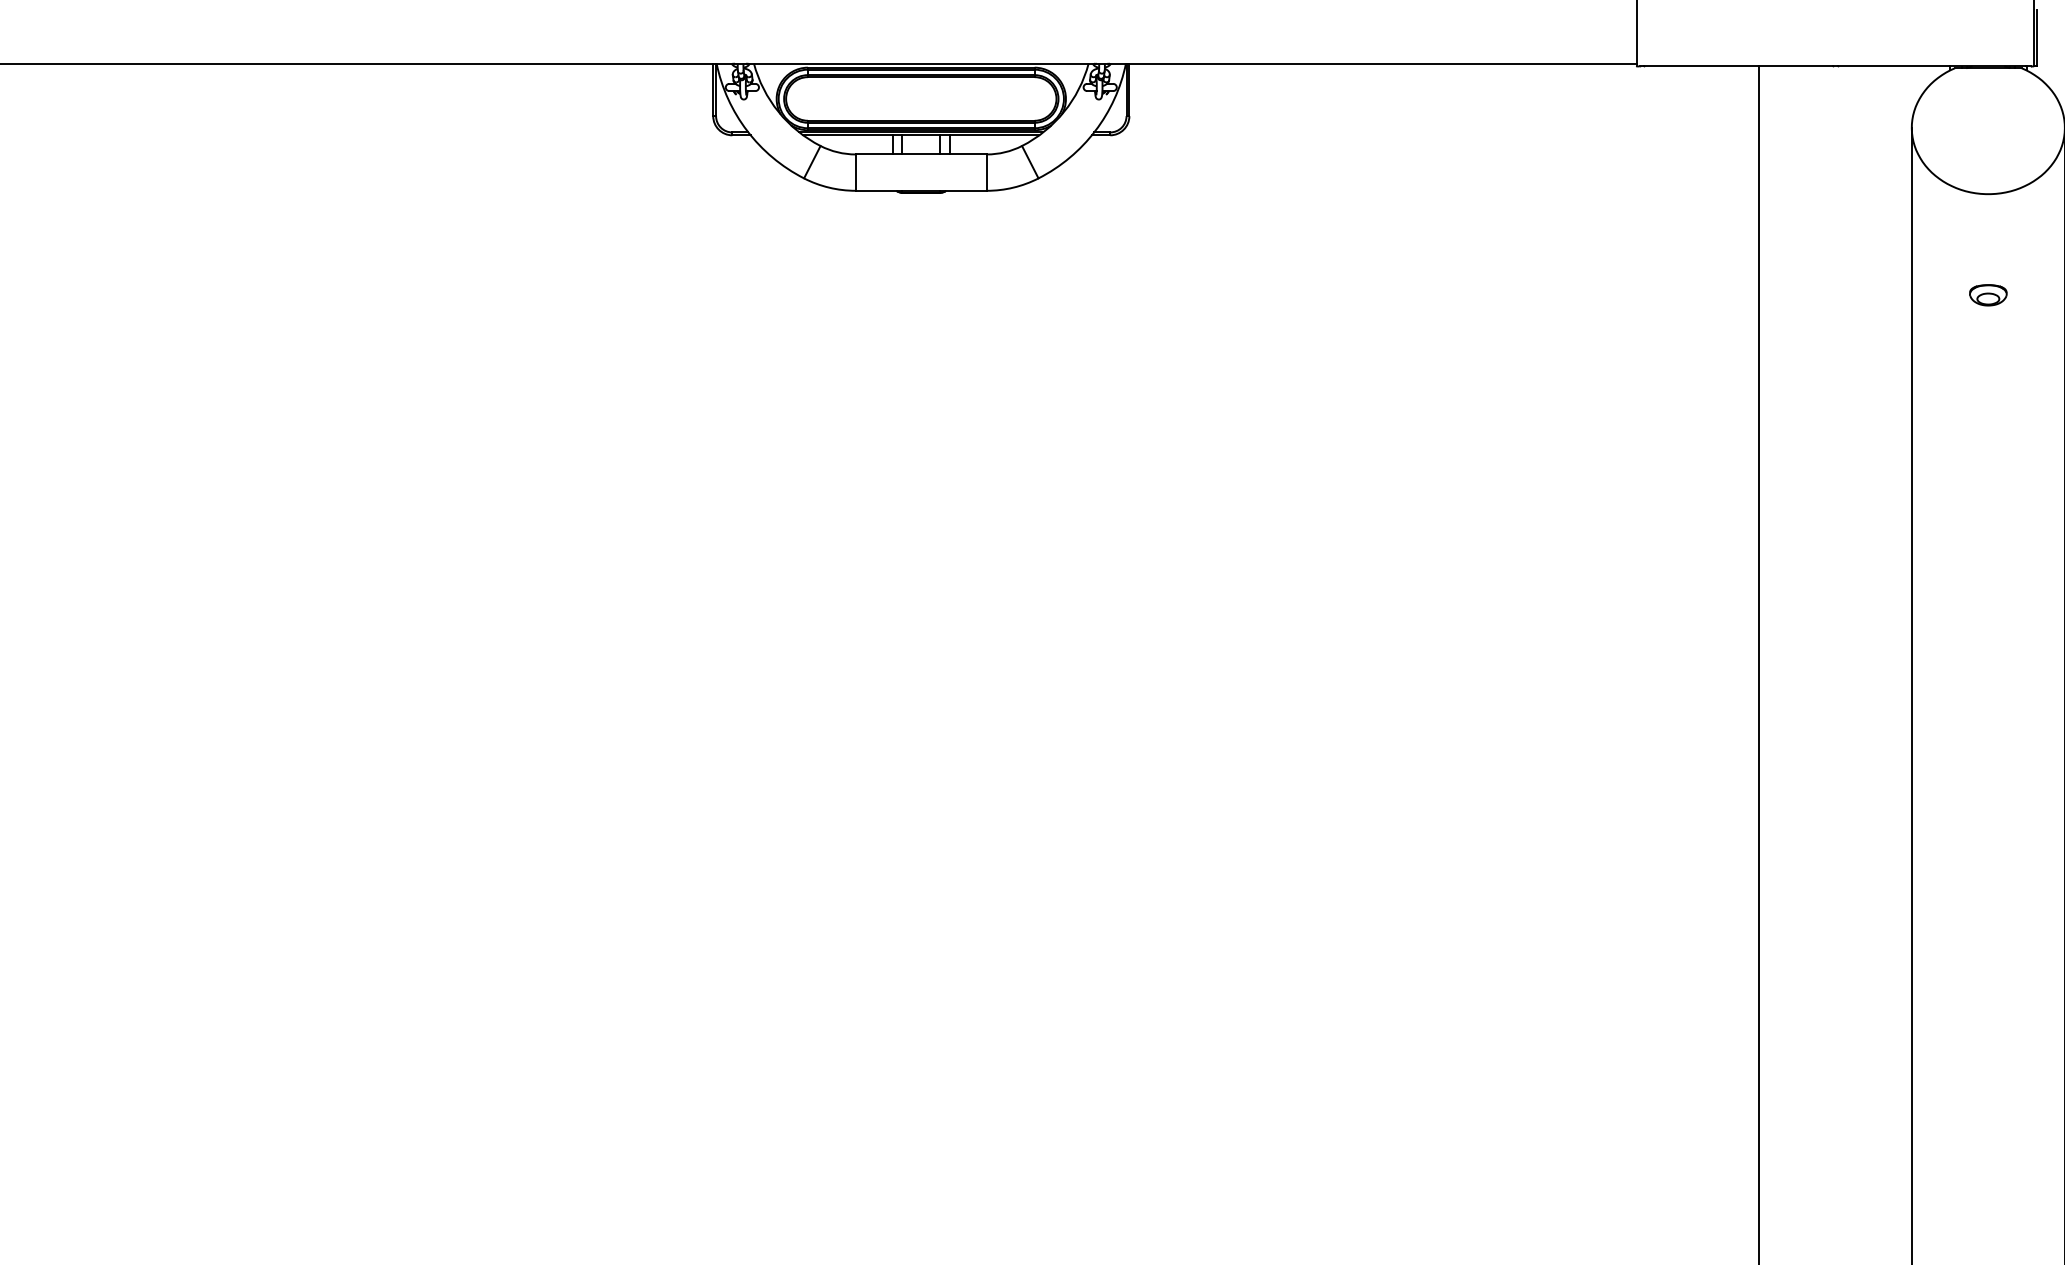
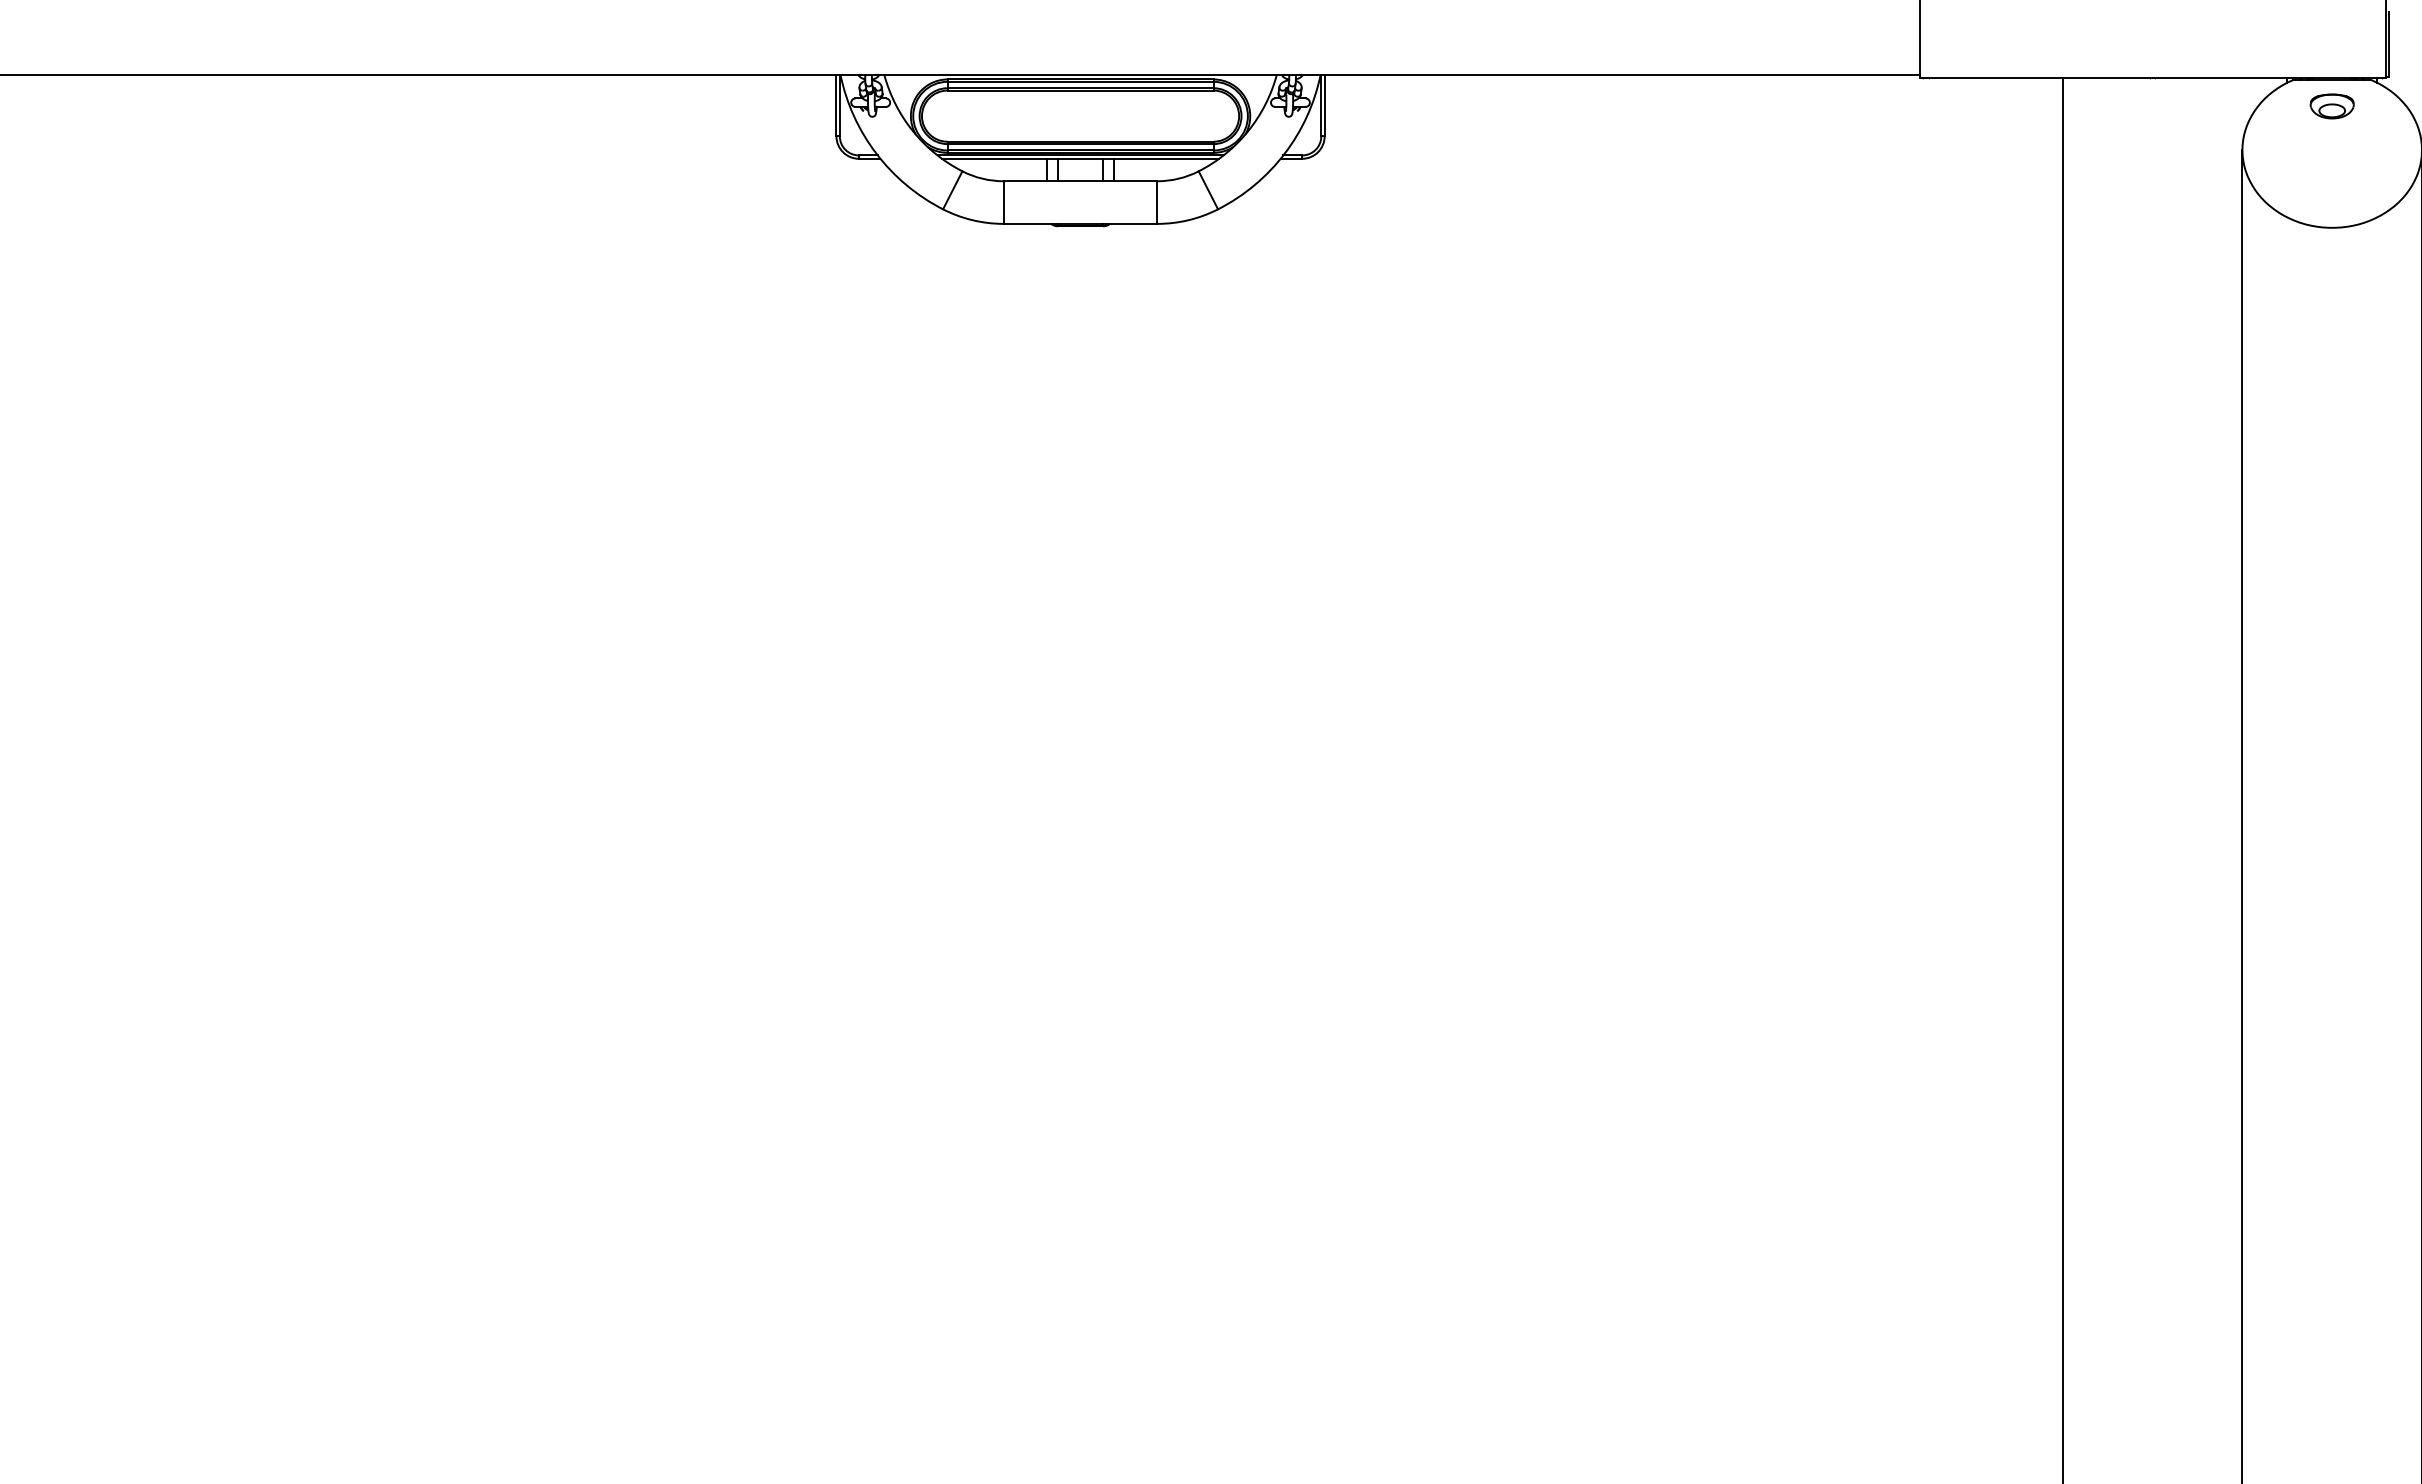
part: (1987, 295) -> (2331, 106), moved

